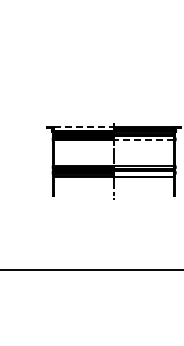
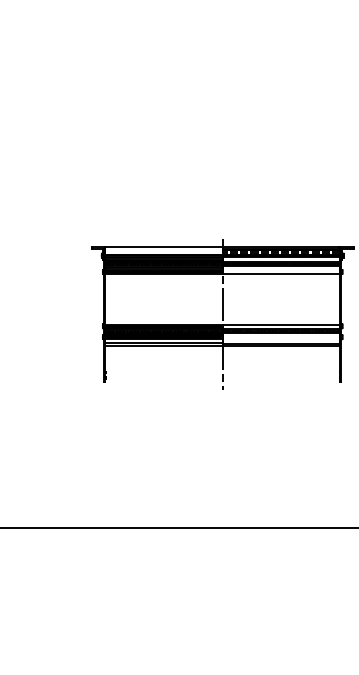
line: (84, 126) -> (164, 246), dashed -> solid
line: (143, 140) -> (280, 274), dashed -> solid

